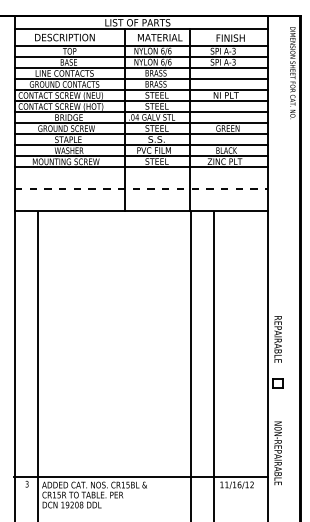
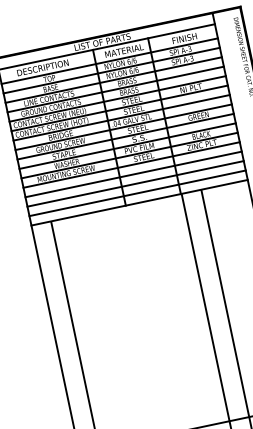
line: (140, 178) -> (132, 174), added
line: (141, 189) -> (135, 183), dashed -> solid
line: (140, 200) -> (136, 193), added

